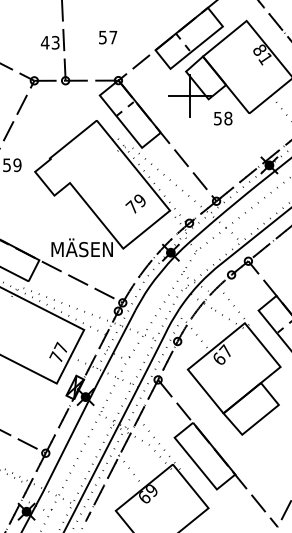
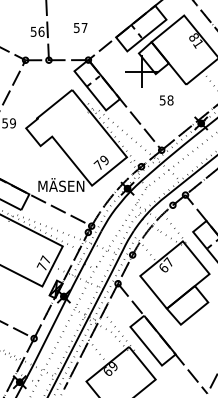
text: (49, 42) -> (36, 31), 43 -> 56
text: (223, 118) -> (166, 100), moved
text: (135, 203) -> (101, 162), moved

